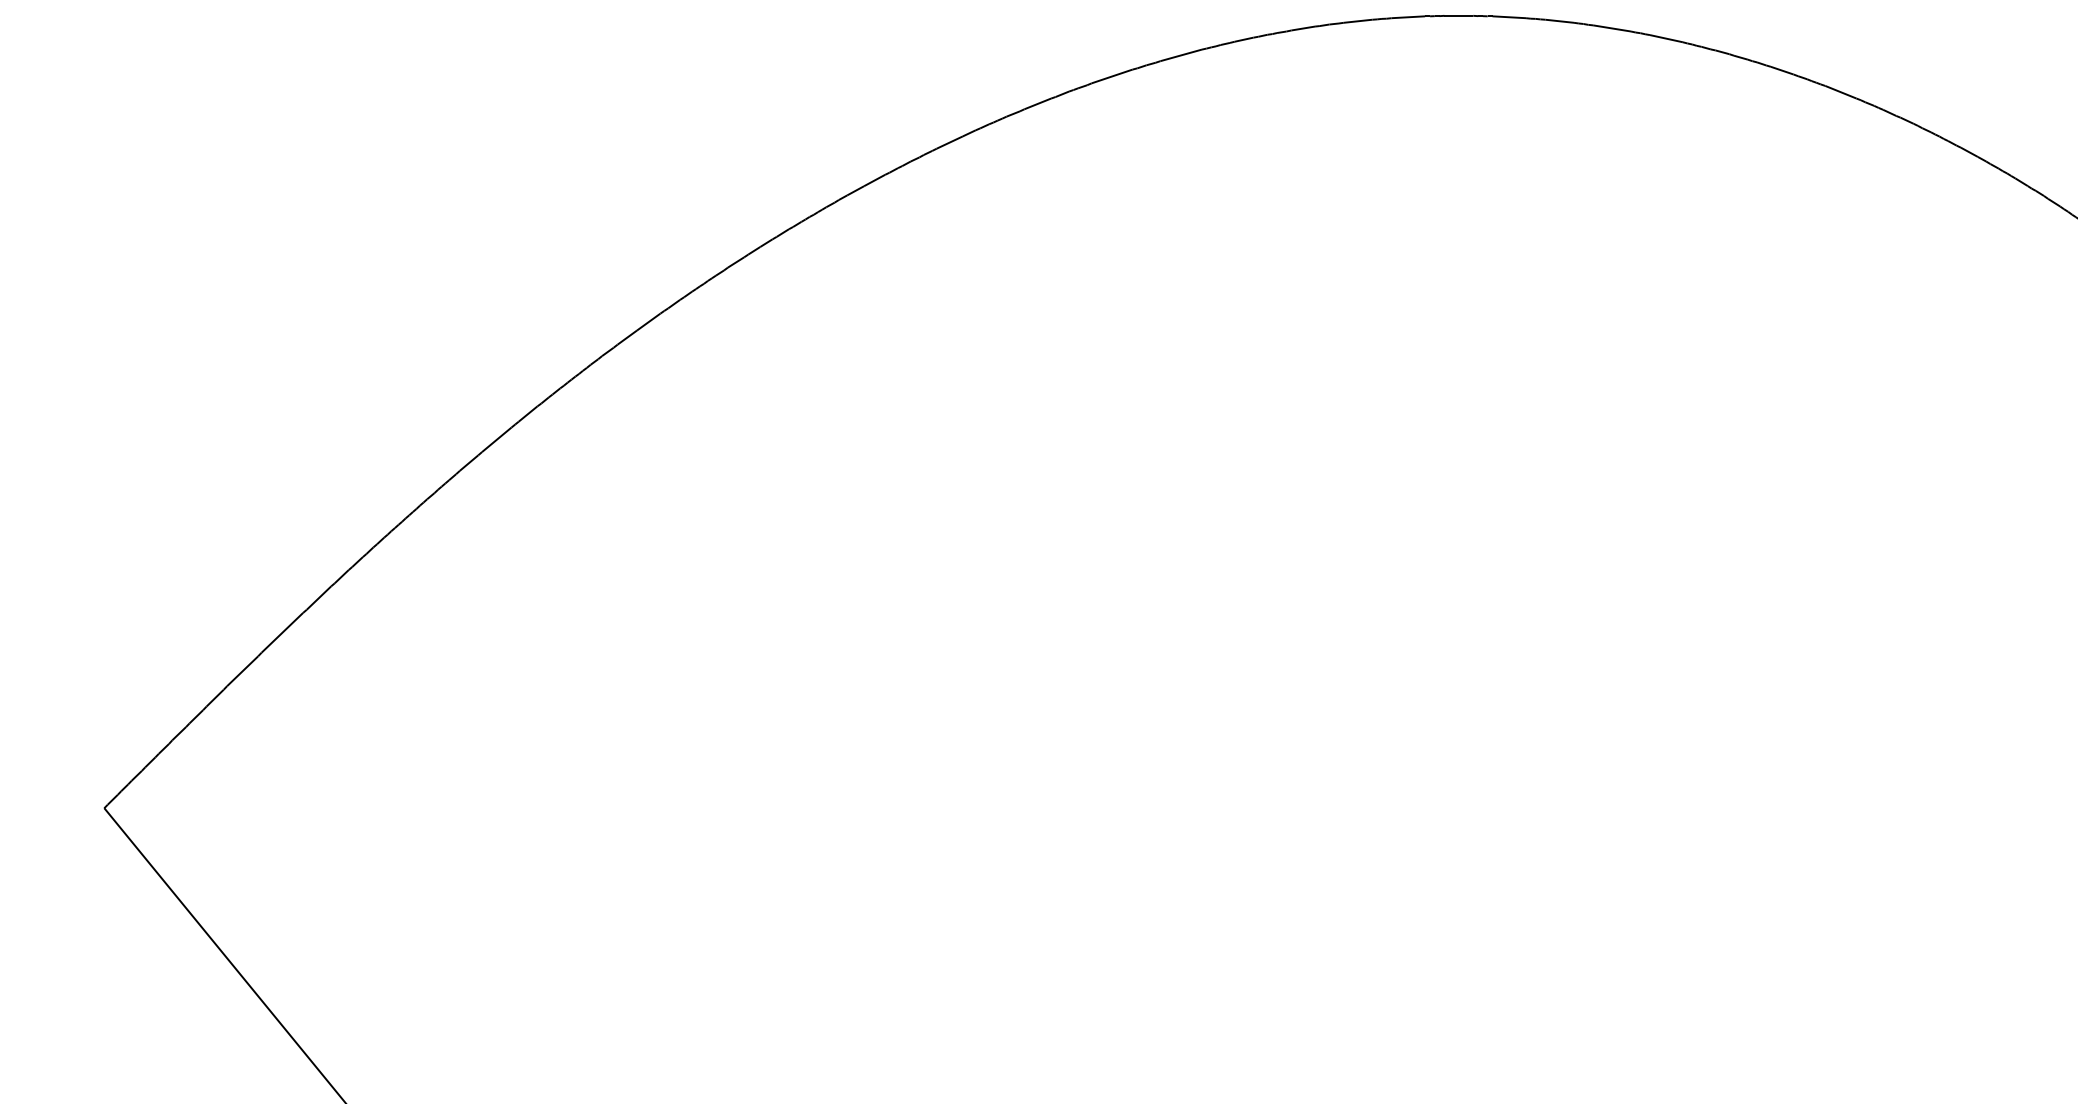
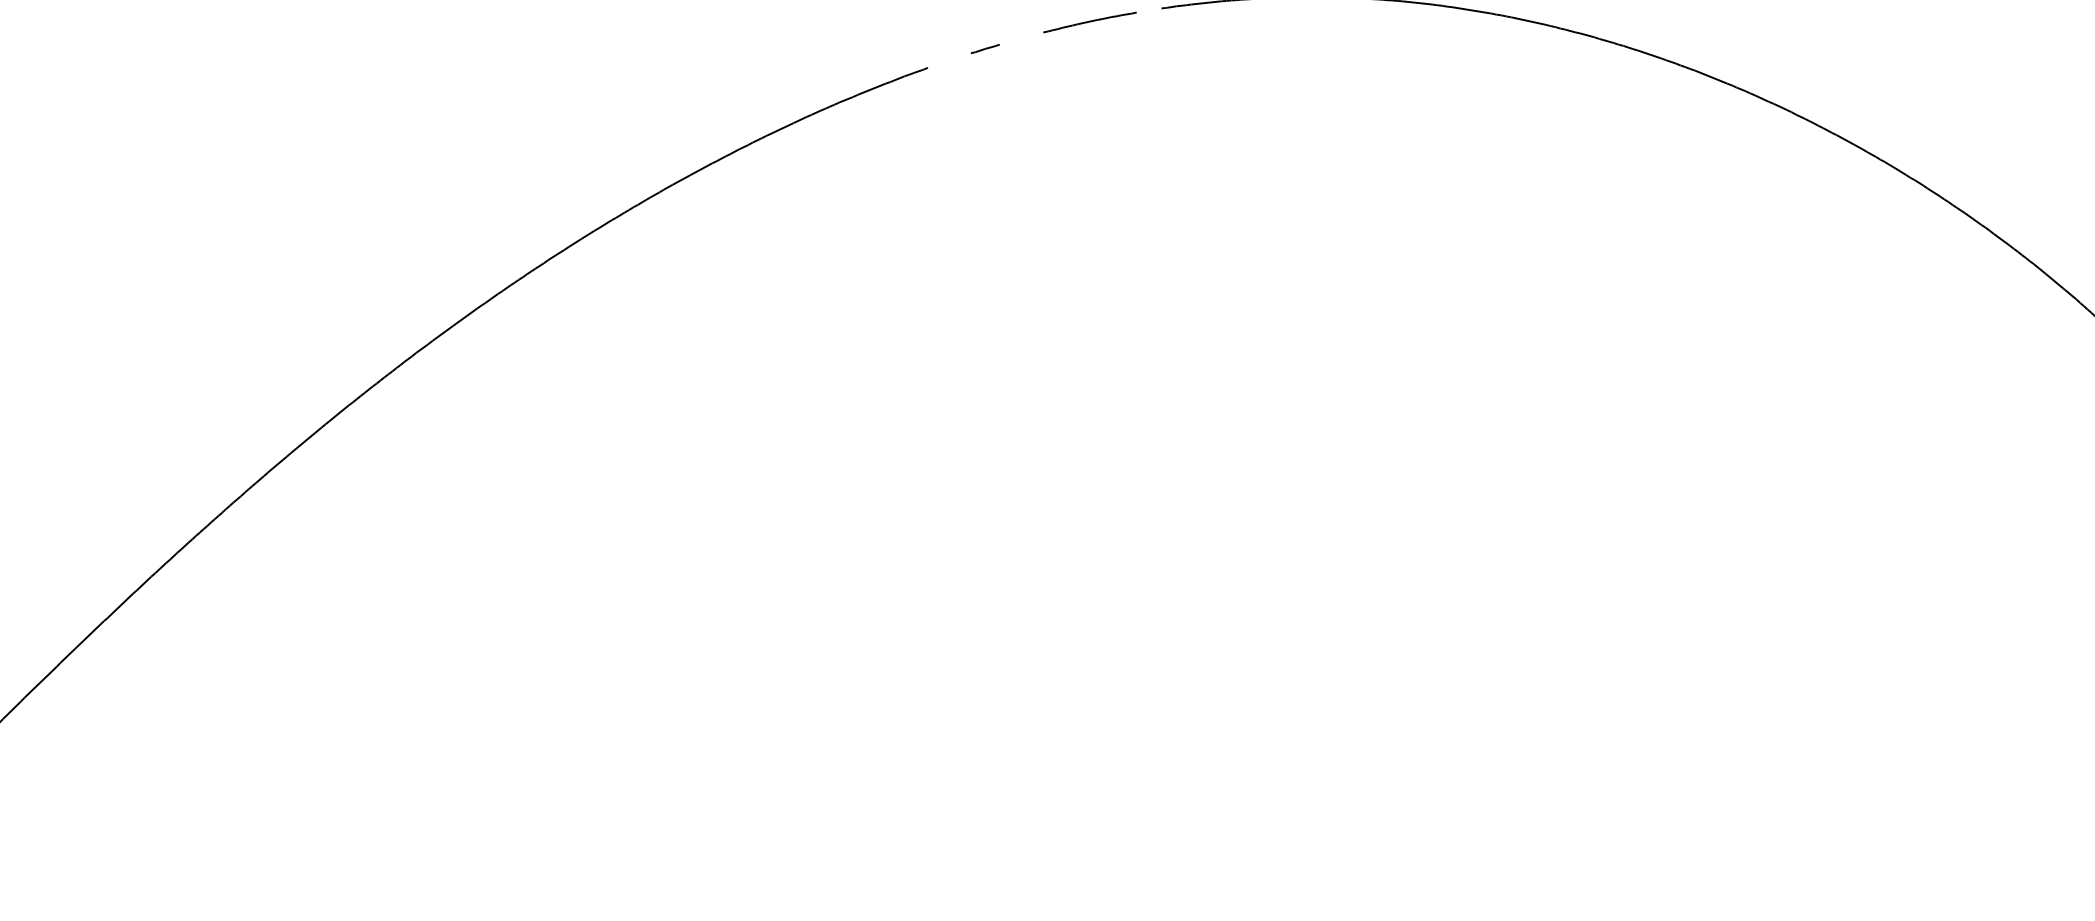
line: (1303, 28) -> (1149, 10), removed
line: (1180, 55) -> (1020, 38), removed
line: (1111, 76) -> (948, 60), removed

